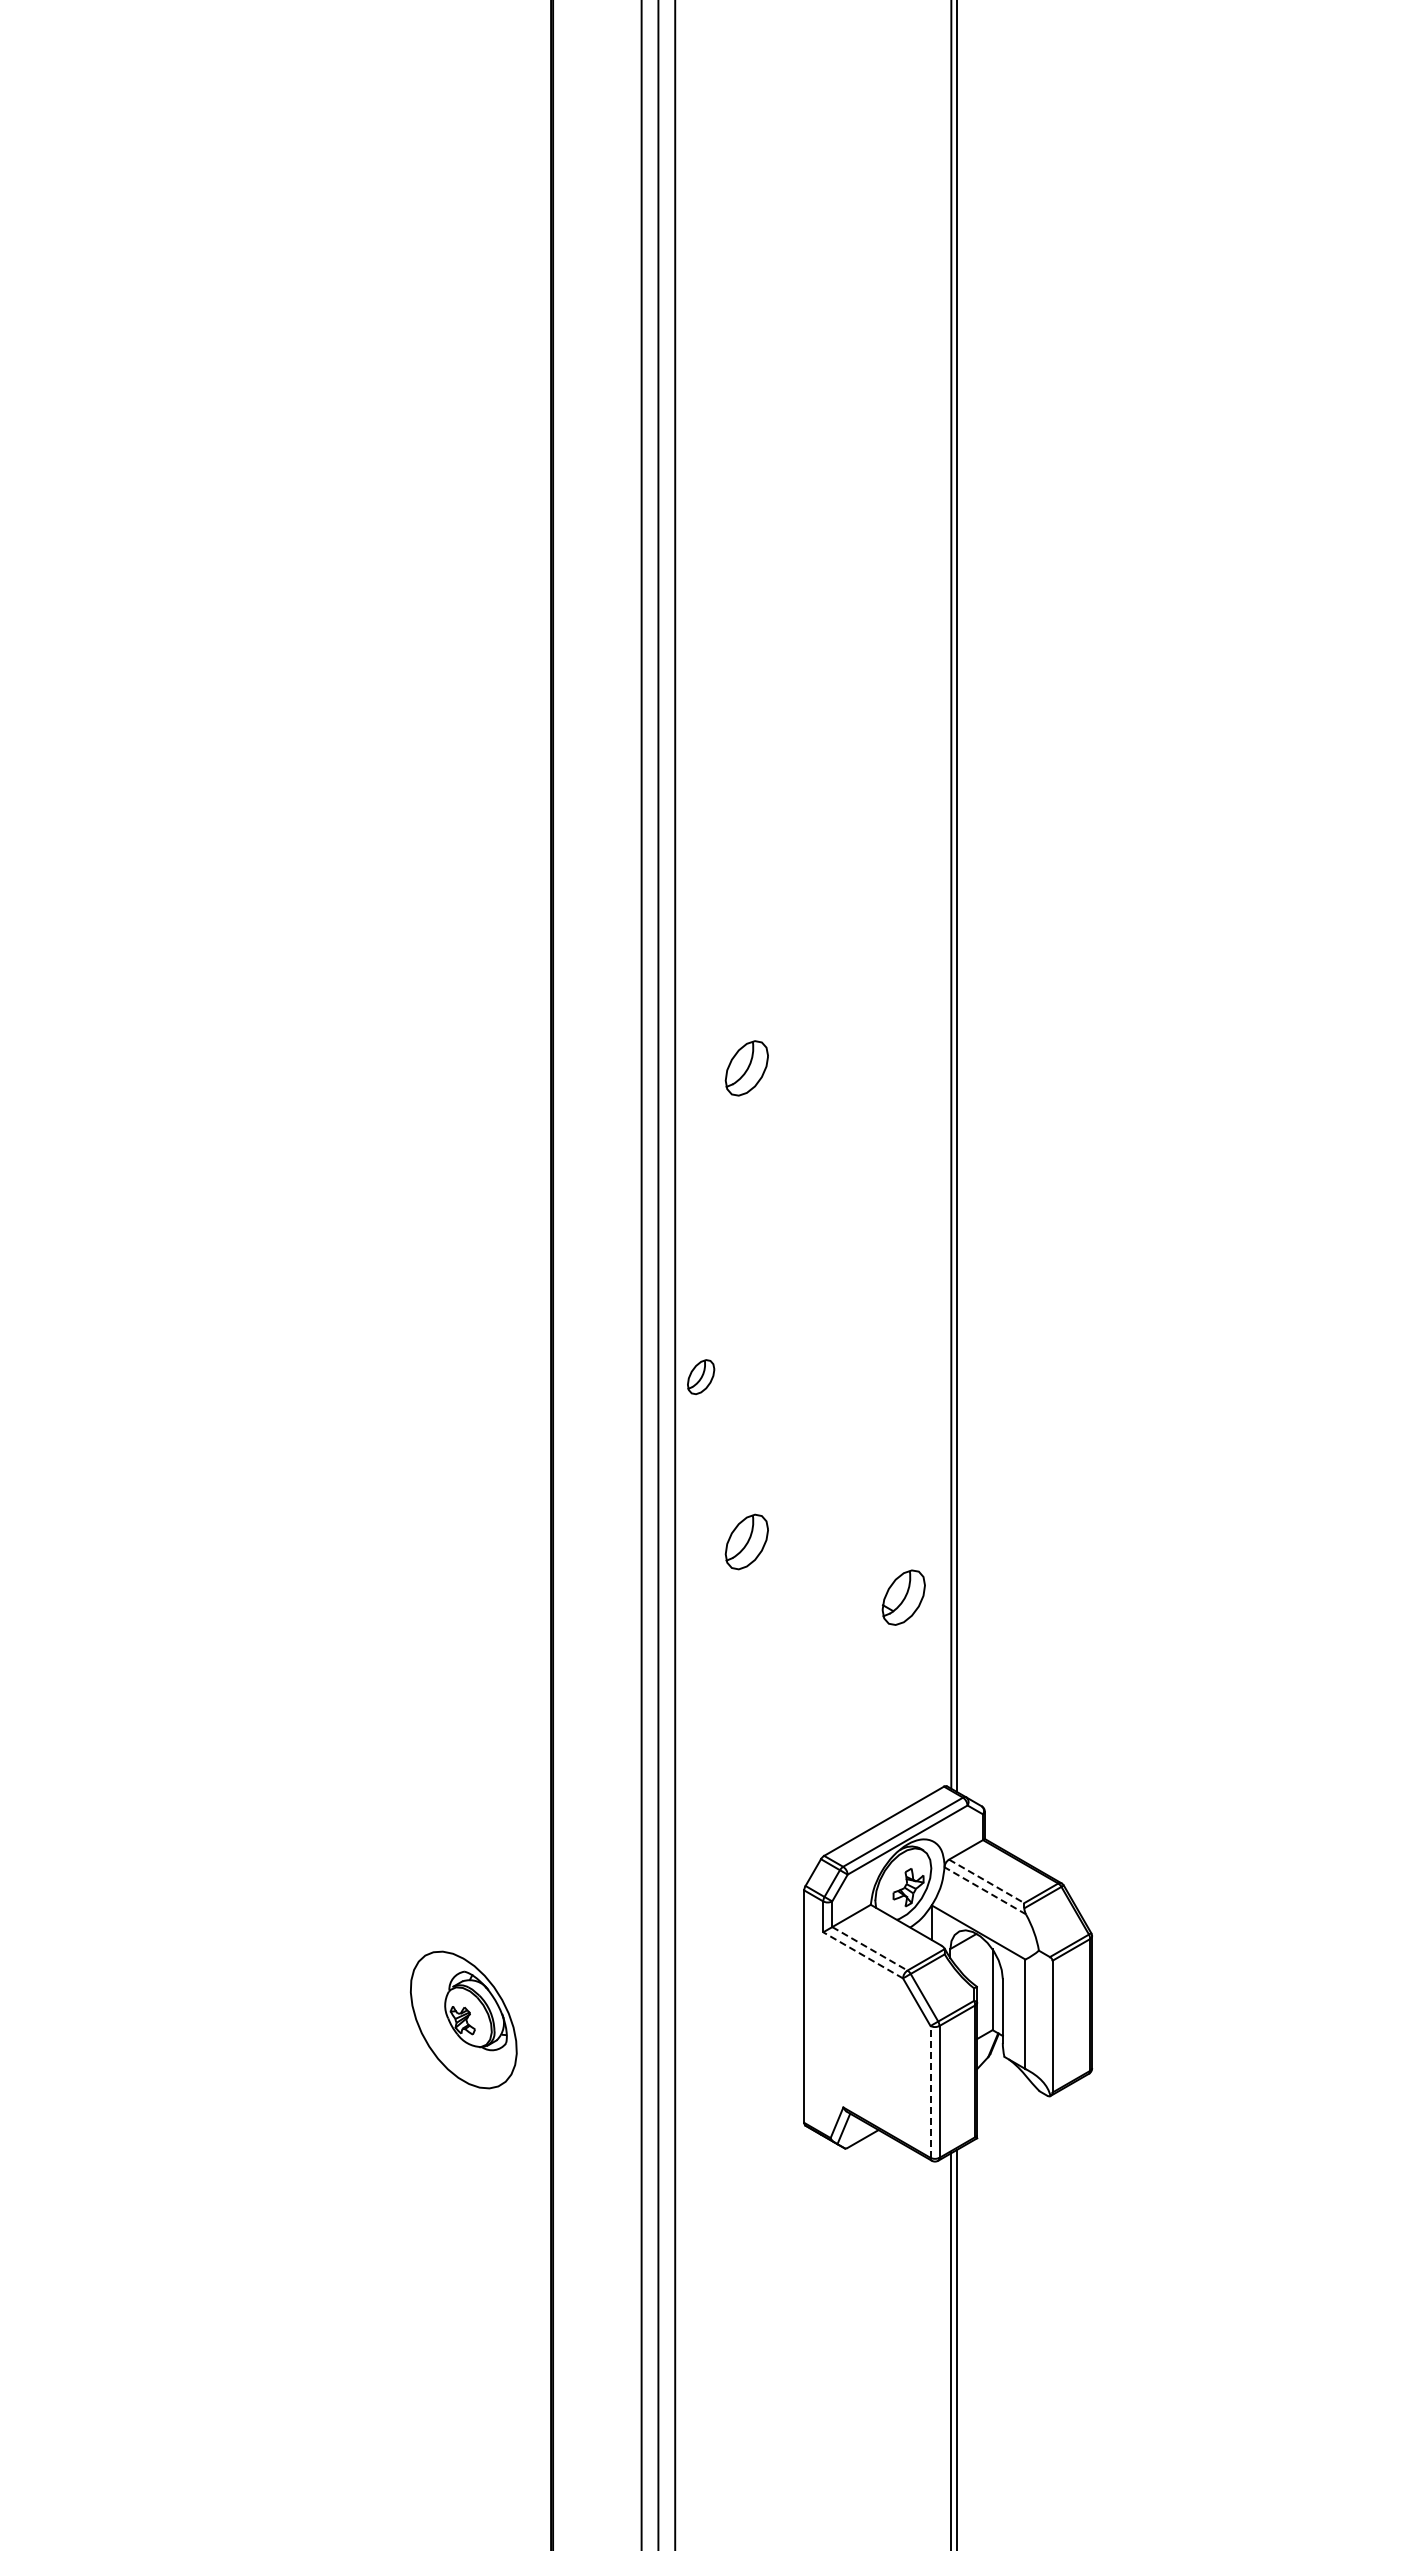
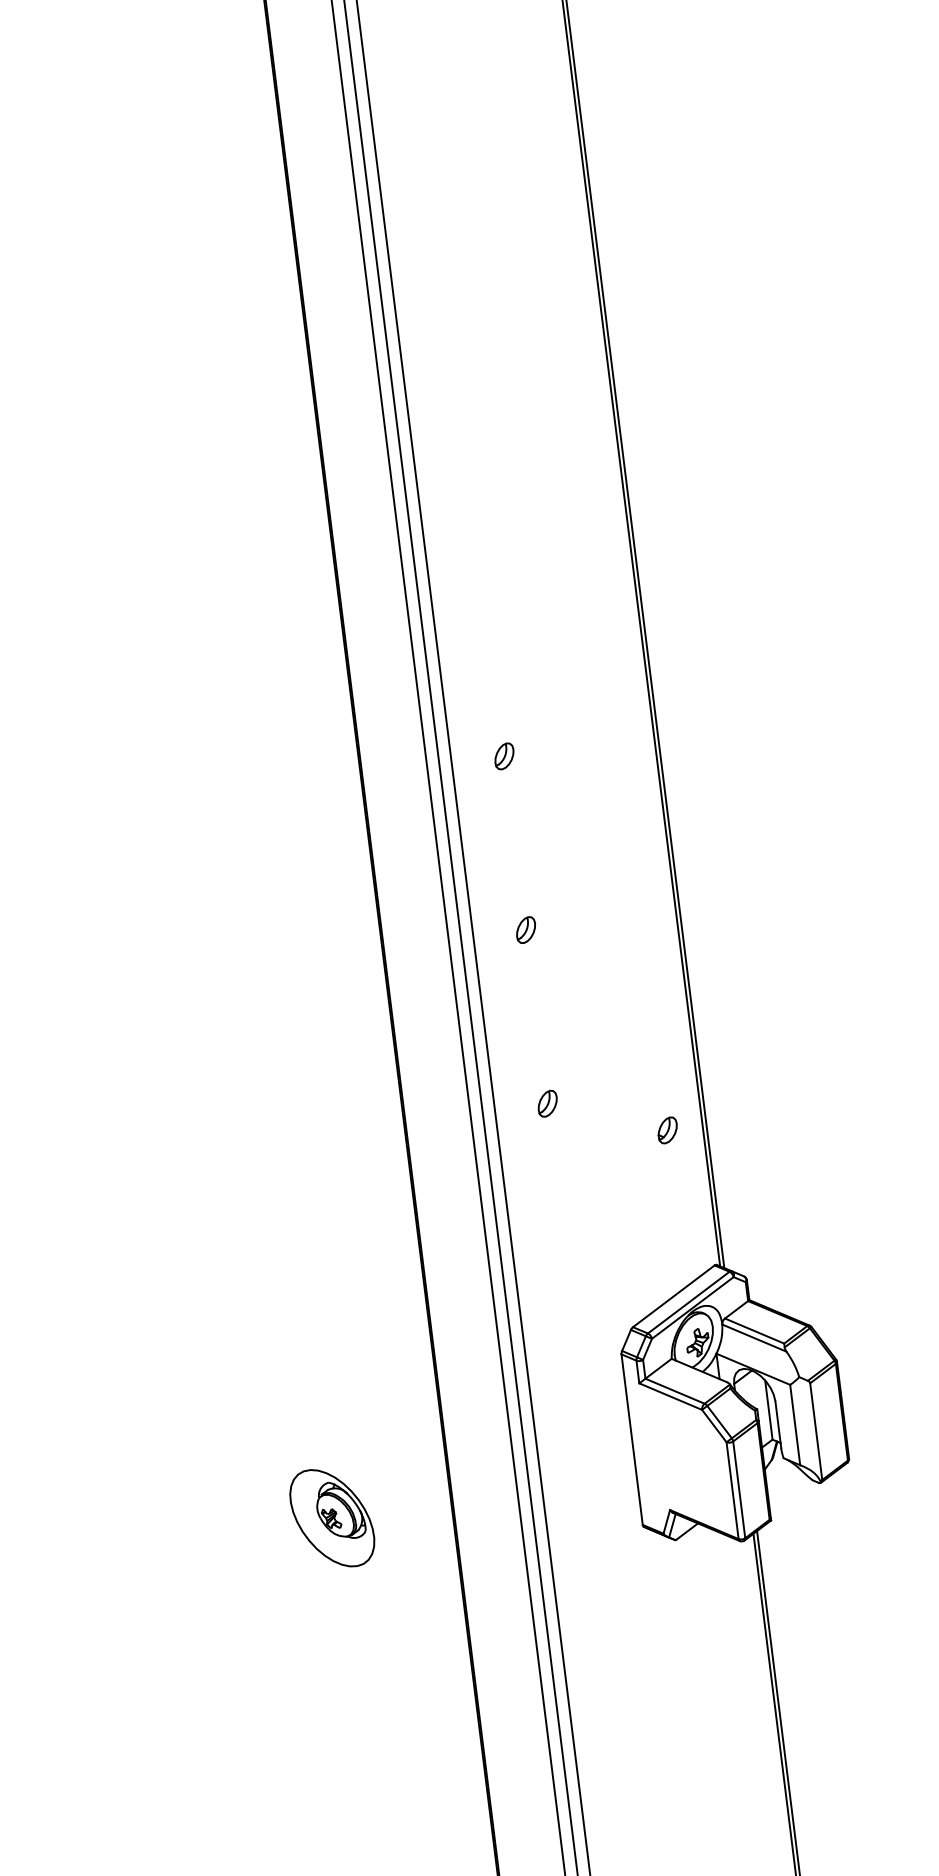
part: (747, 1068) -> (504, 756), size x0.62
part: (701, 1376) -> (526, 929), moved
part: (747, 1541) -> (547, 1103), size x0.62
part: (903, 1597) -> (667, 1130), size x0.62
line: (987, 1881) -> (755, 1331), dashed -> solid
line: (984, 1890) -> (753, 1337), dashed -> solid
line: (870, 1949) -> (675, 1391), dashed -> solid
line: (862, 1955) -> (670, 1396), dashed -> solid
part: (463, 2019) -> (332, 1517), moved
line: (930, 2091) -> (732, 1490), dashed -> solid

